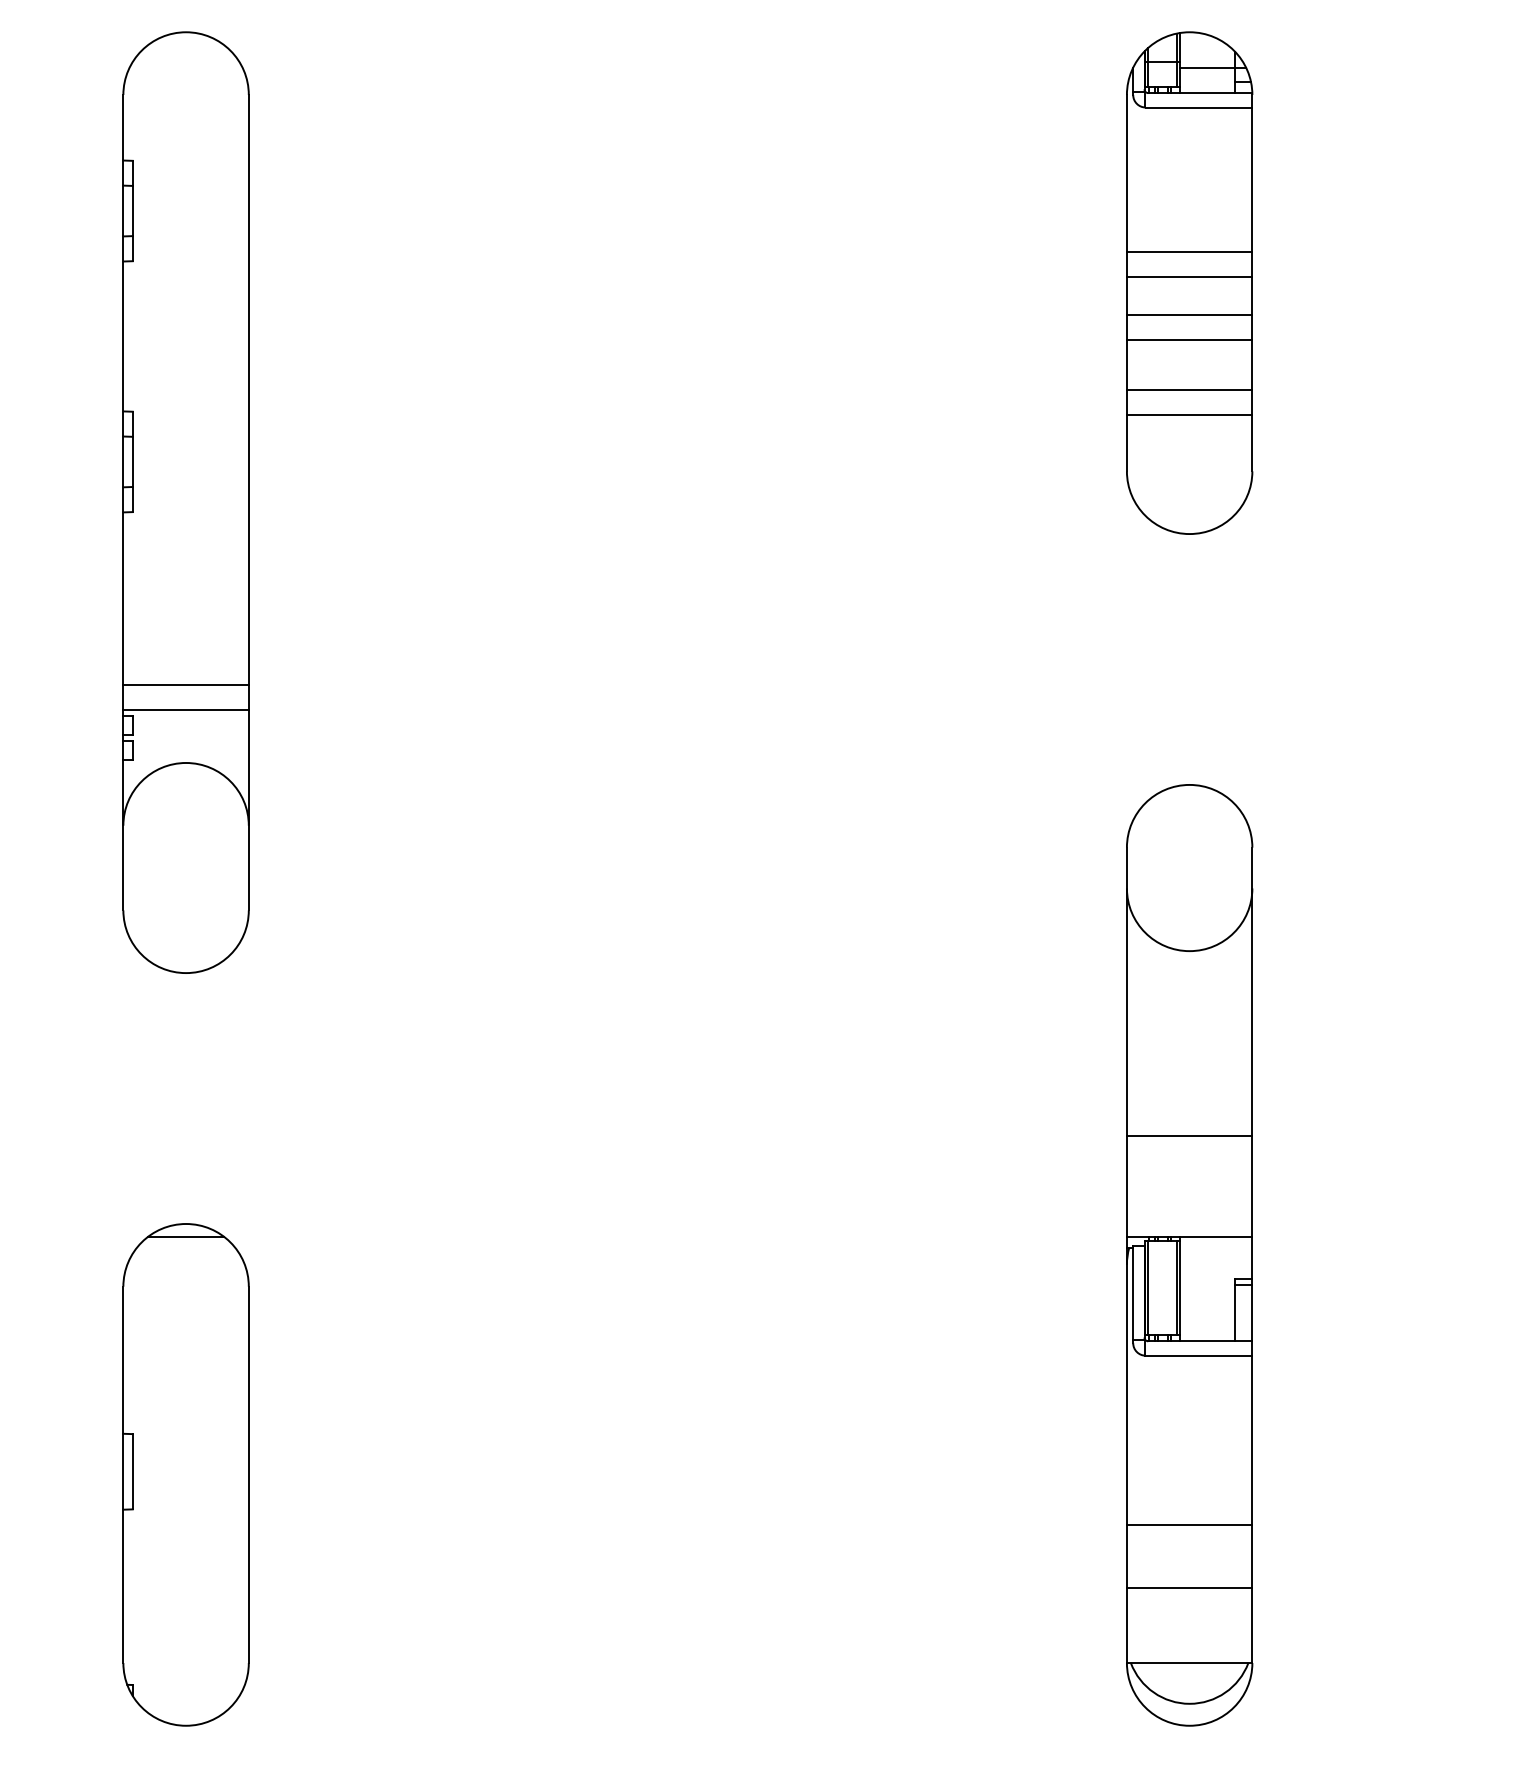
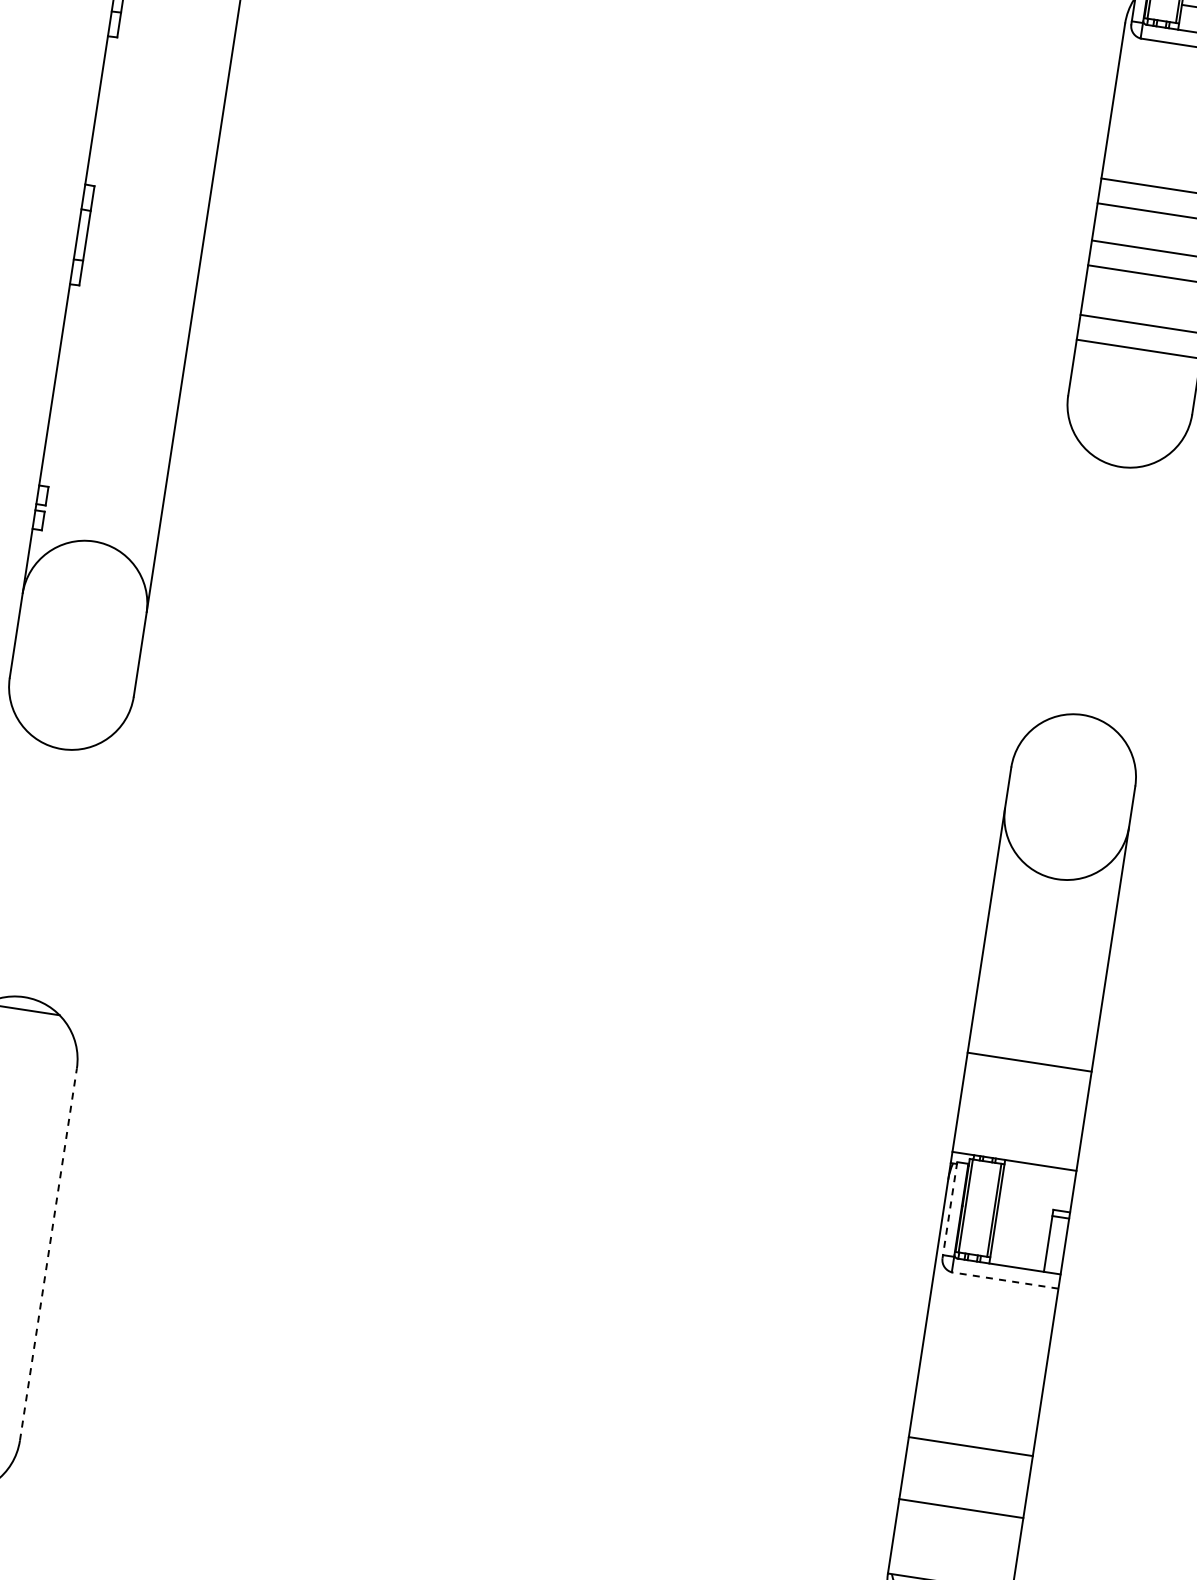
line: (185, 684) -> (105, 463), removed
line: (185, 709) -> (101, 488), removed
line: (1133, 1294) -> (950, 1210), solid -> dashed
line: (1198, 1355) -> (1005, 1280), solid -> dashed
line: (248, 1474) -> (48, 1254), solid -> dashed

